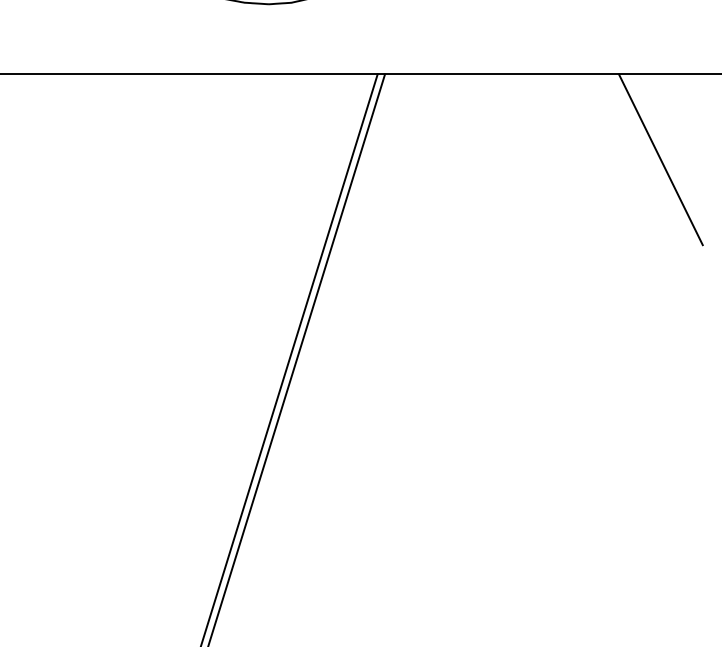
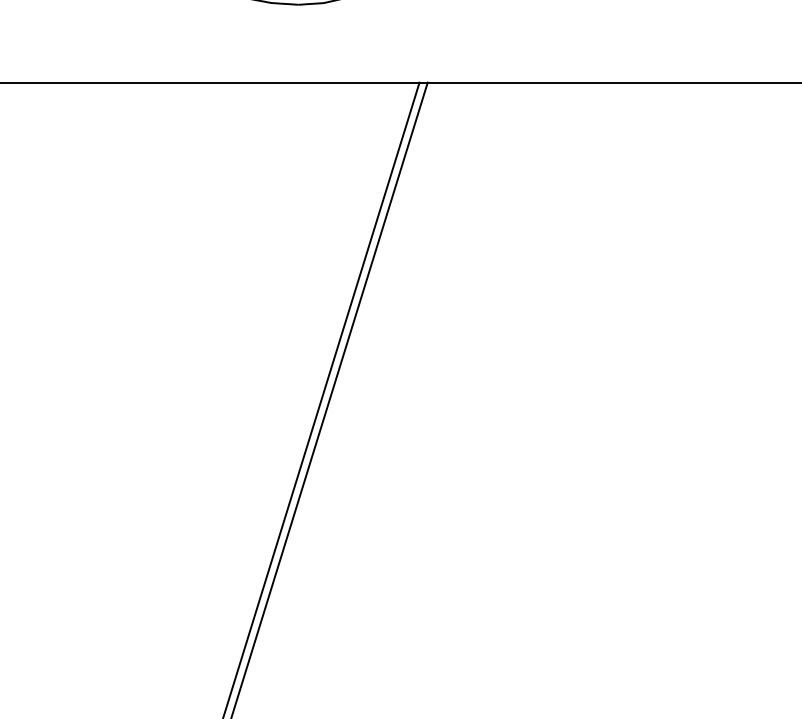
line: (660, 159) -> (733, 177), removed

